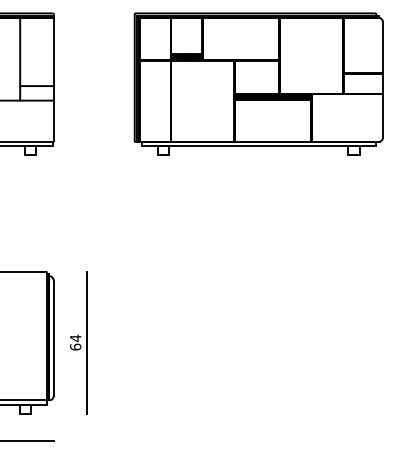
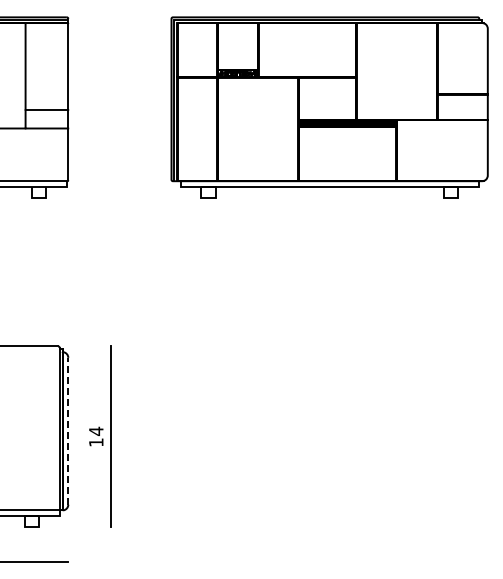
line: (53, 337) -> (68, 430), solid -> dashed
text: (75, 347) -> (96, 442), 64 -> 14

